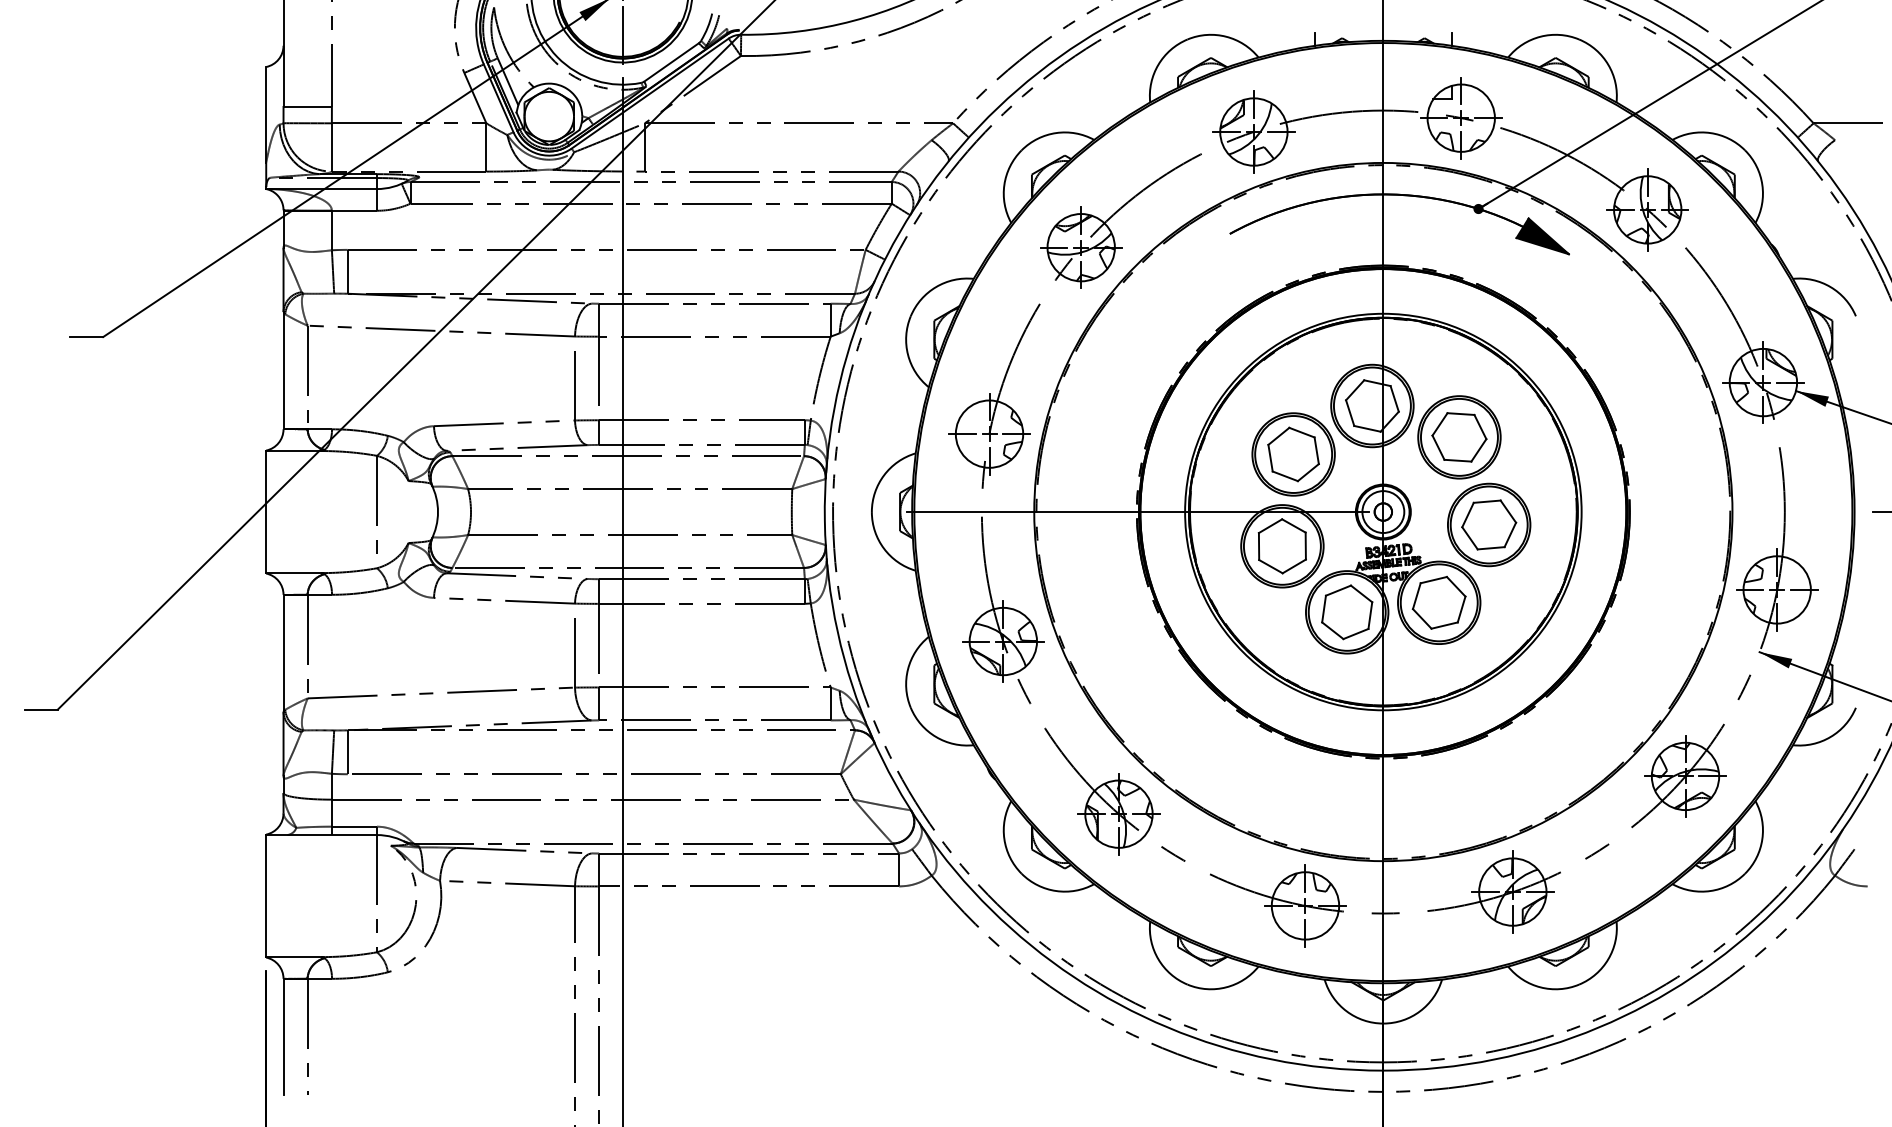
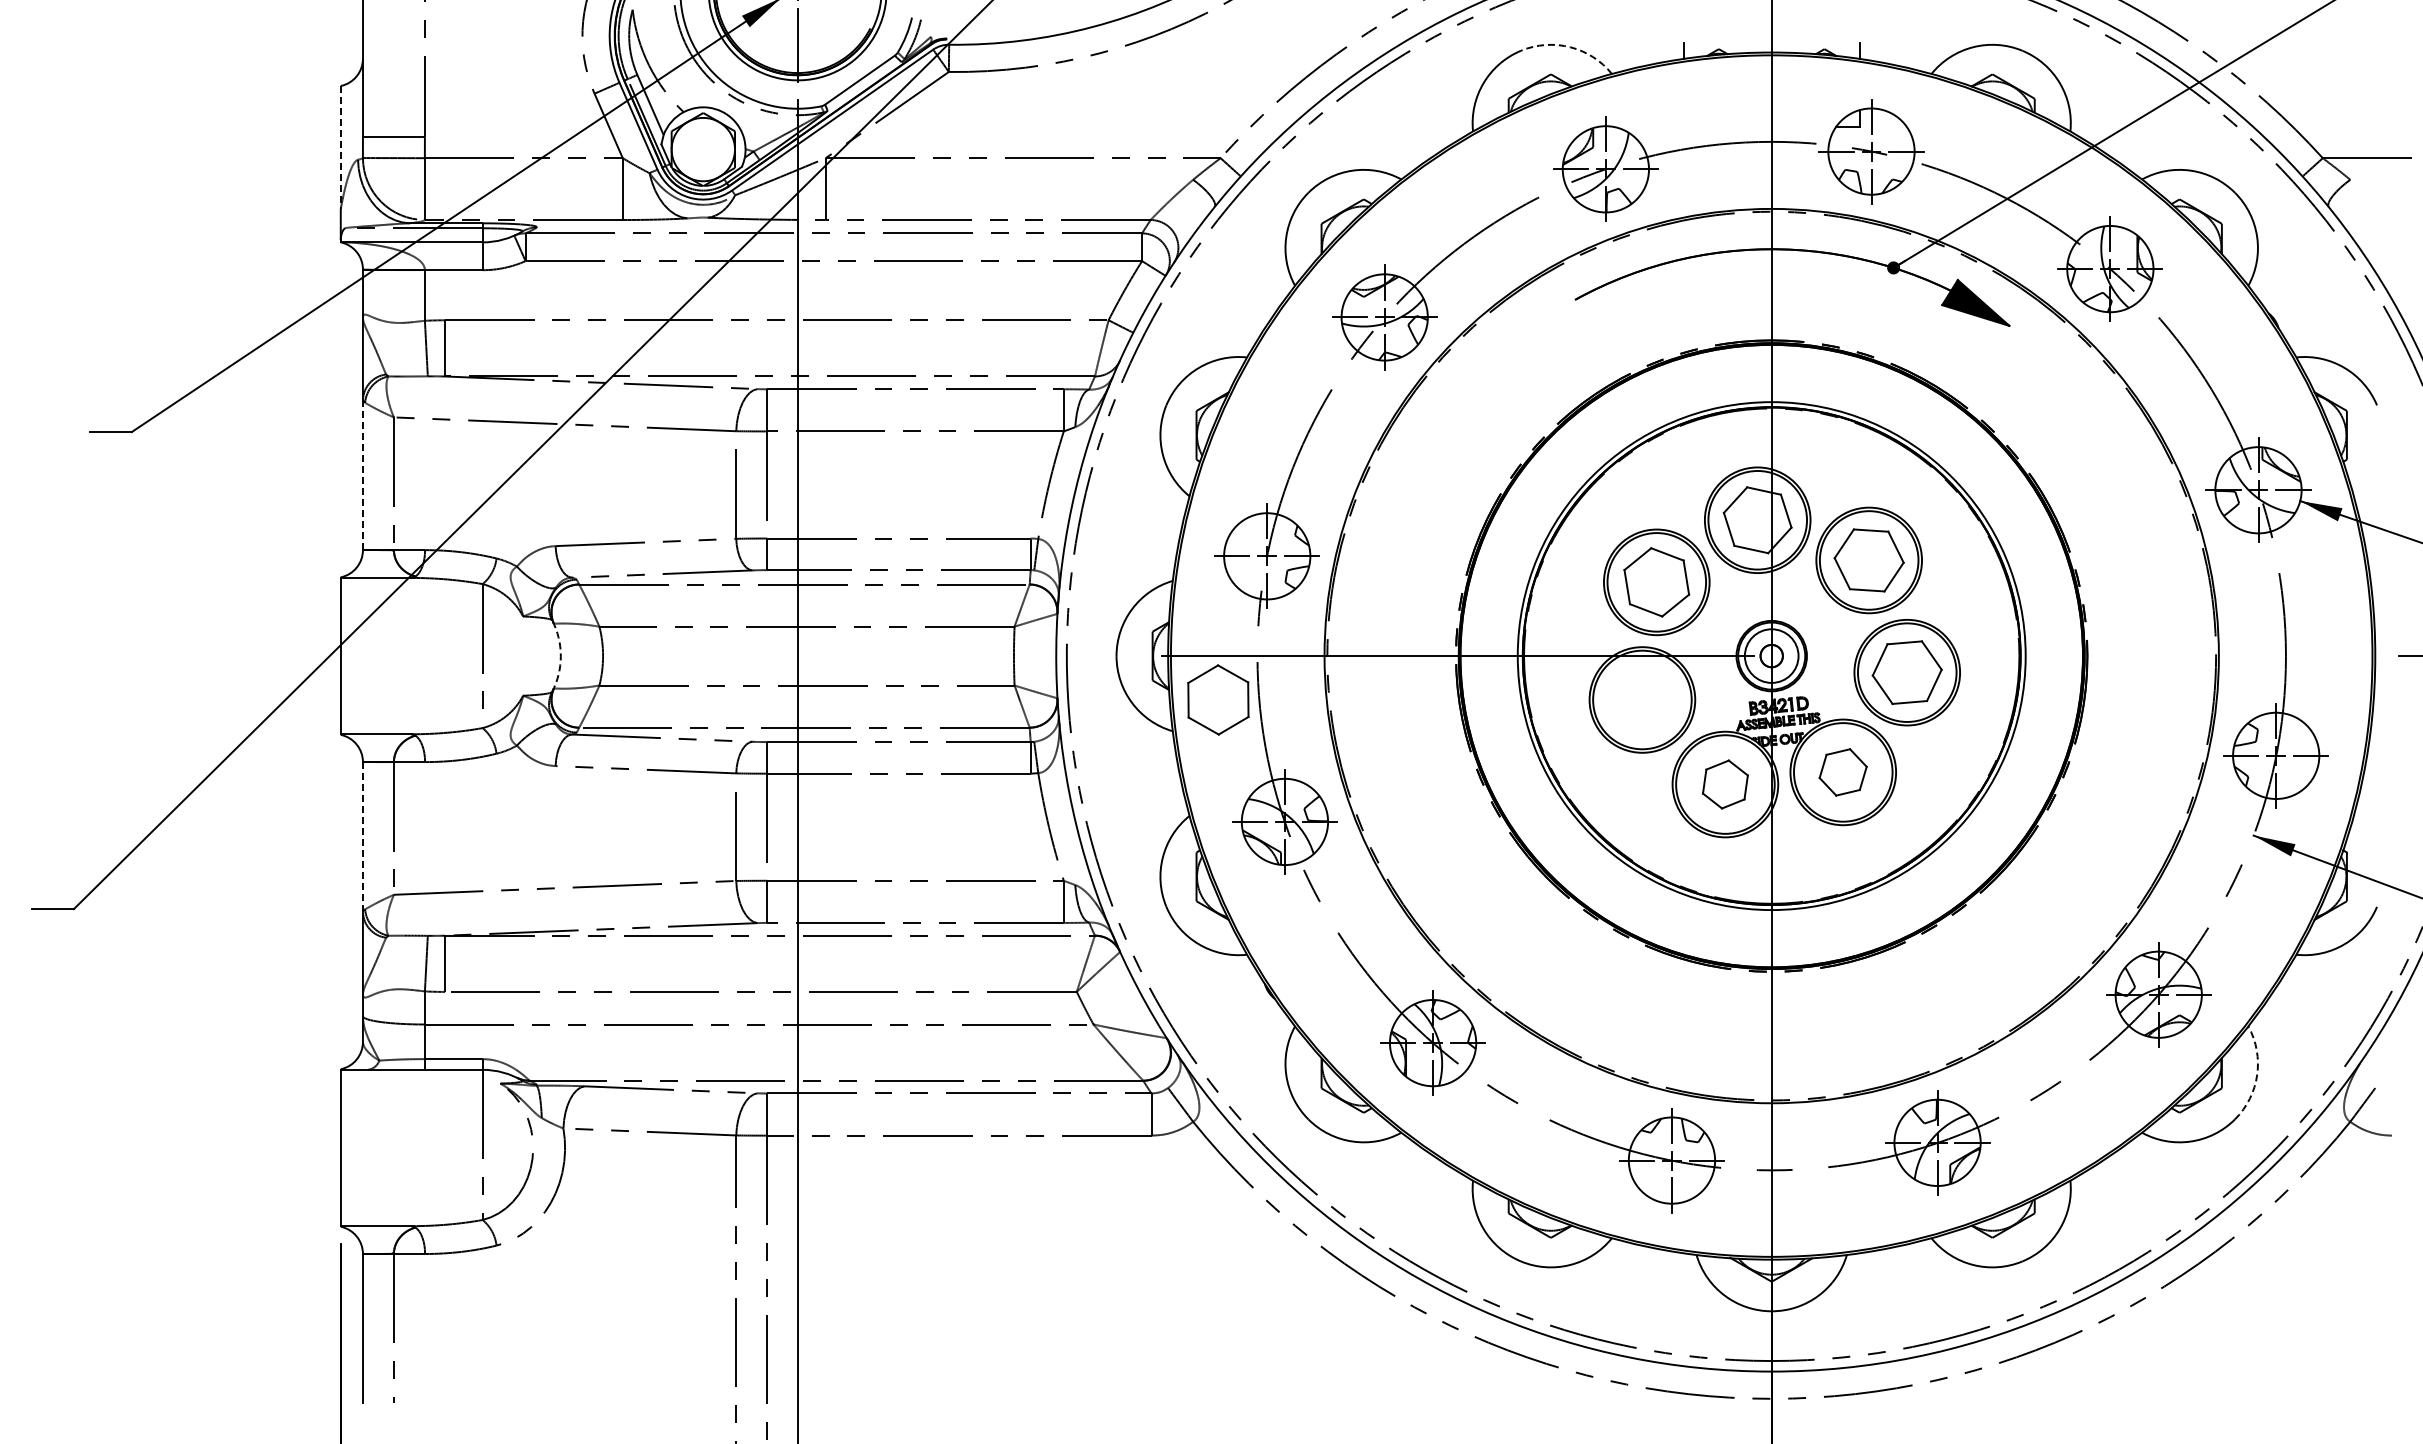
arc: (1226, 36) -> (1570, 47), solid -> dashed
line: (266, 114) -> (340, 147), solid -> dashed
line: (283, 370) -> (362, 474), solid -> dashed
arc: (437, 512) -> (560, 656), solid -> dashed
part: (1282, 545) -> (1218, 699), moved
part: (1438, 602) -> (1842, 772), size x0.7
part: (1347, 612) -> (1725, 784), size x0.7
line: (283, 652) -> (362, 836), solid -> dashed
arc: (1762, 839) -> (2257, 1075), solid -> dashed

